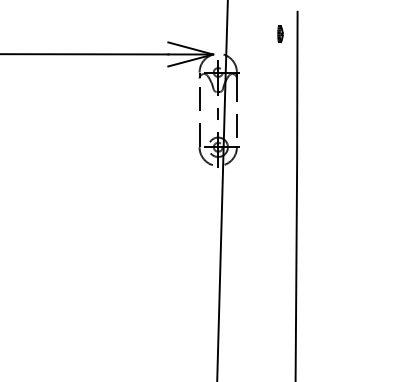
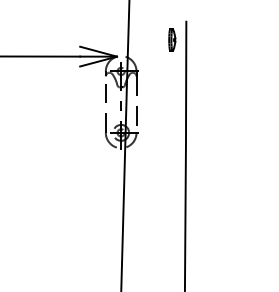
part: (280, 34) -> (172, 40), size x1.67

